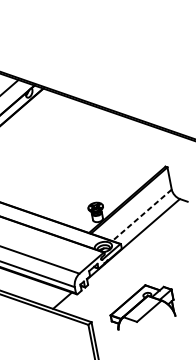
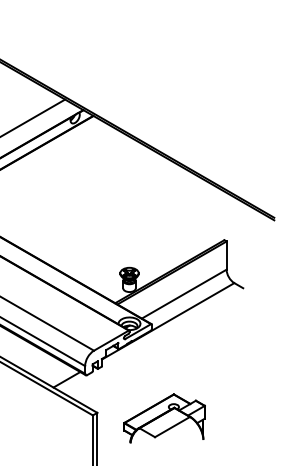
line: (142, 215) -> (184, 294), dashed -> solid
part: (141, 305) -> (164, 418), moved

